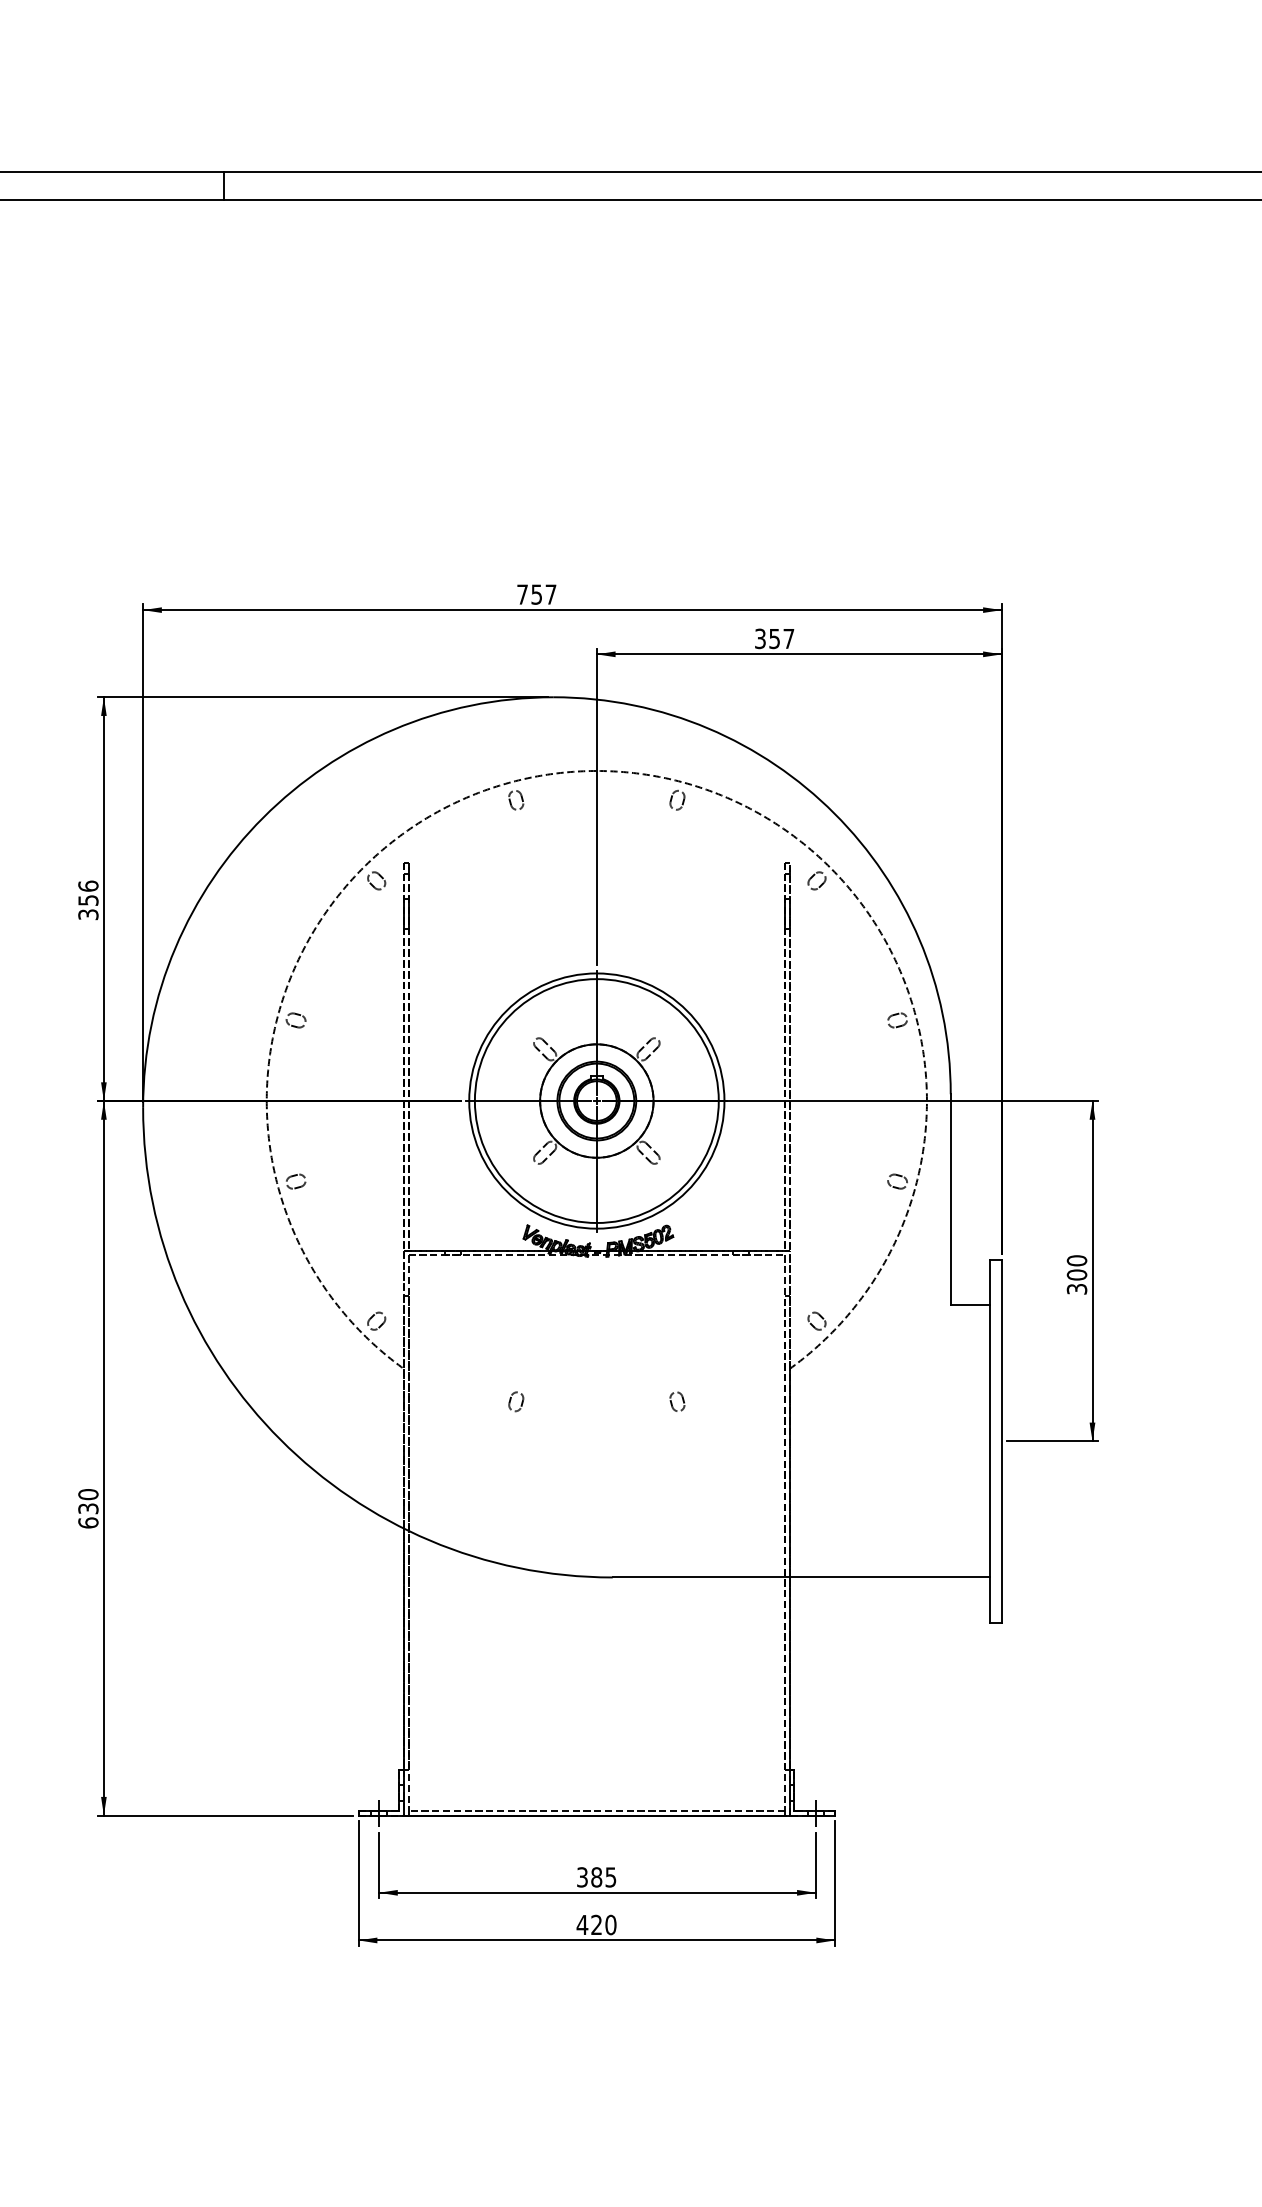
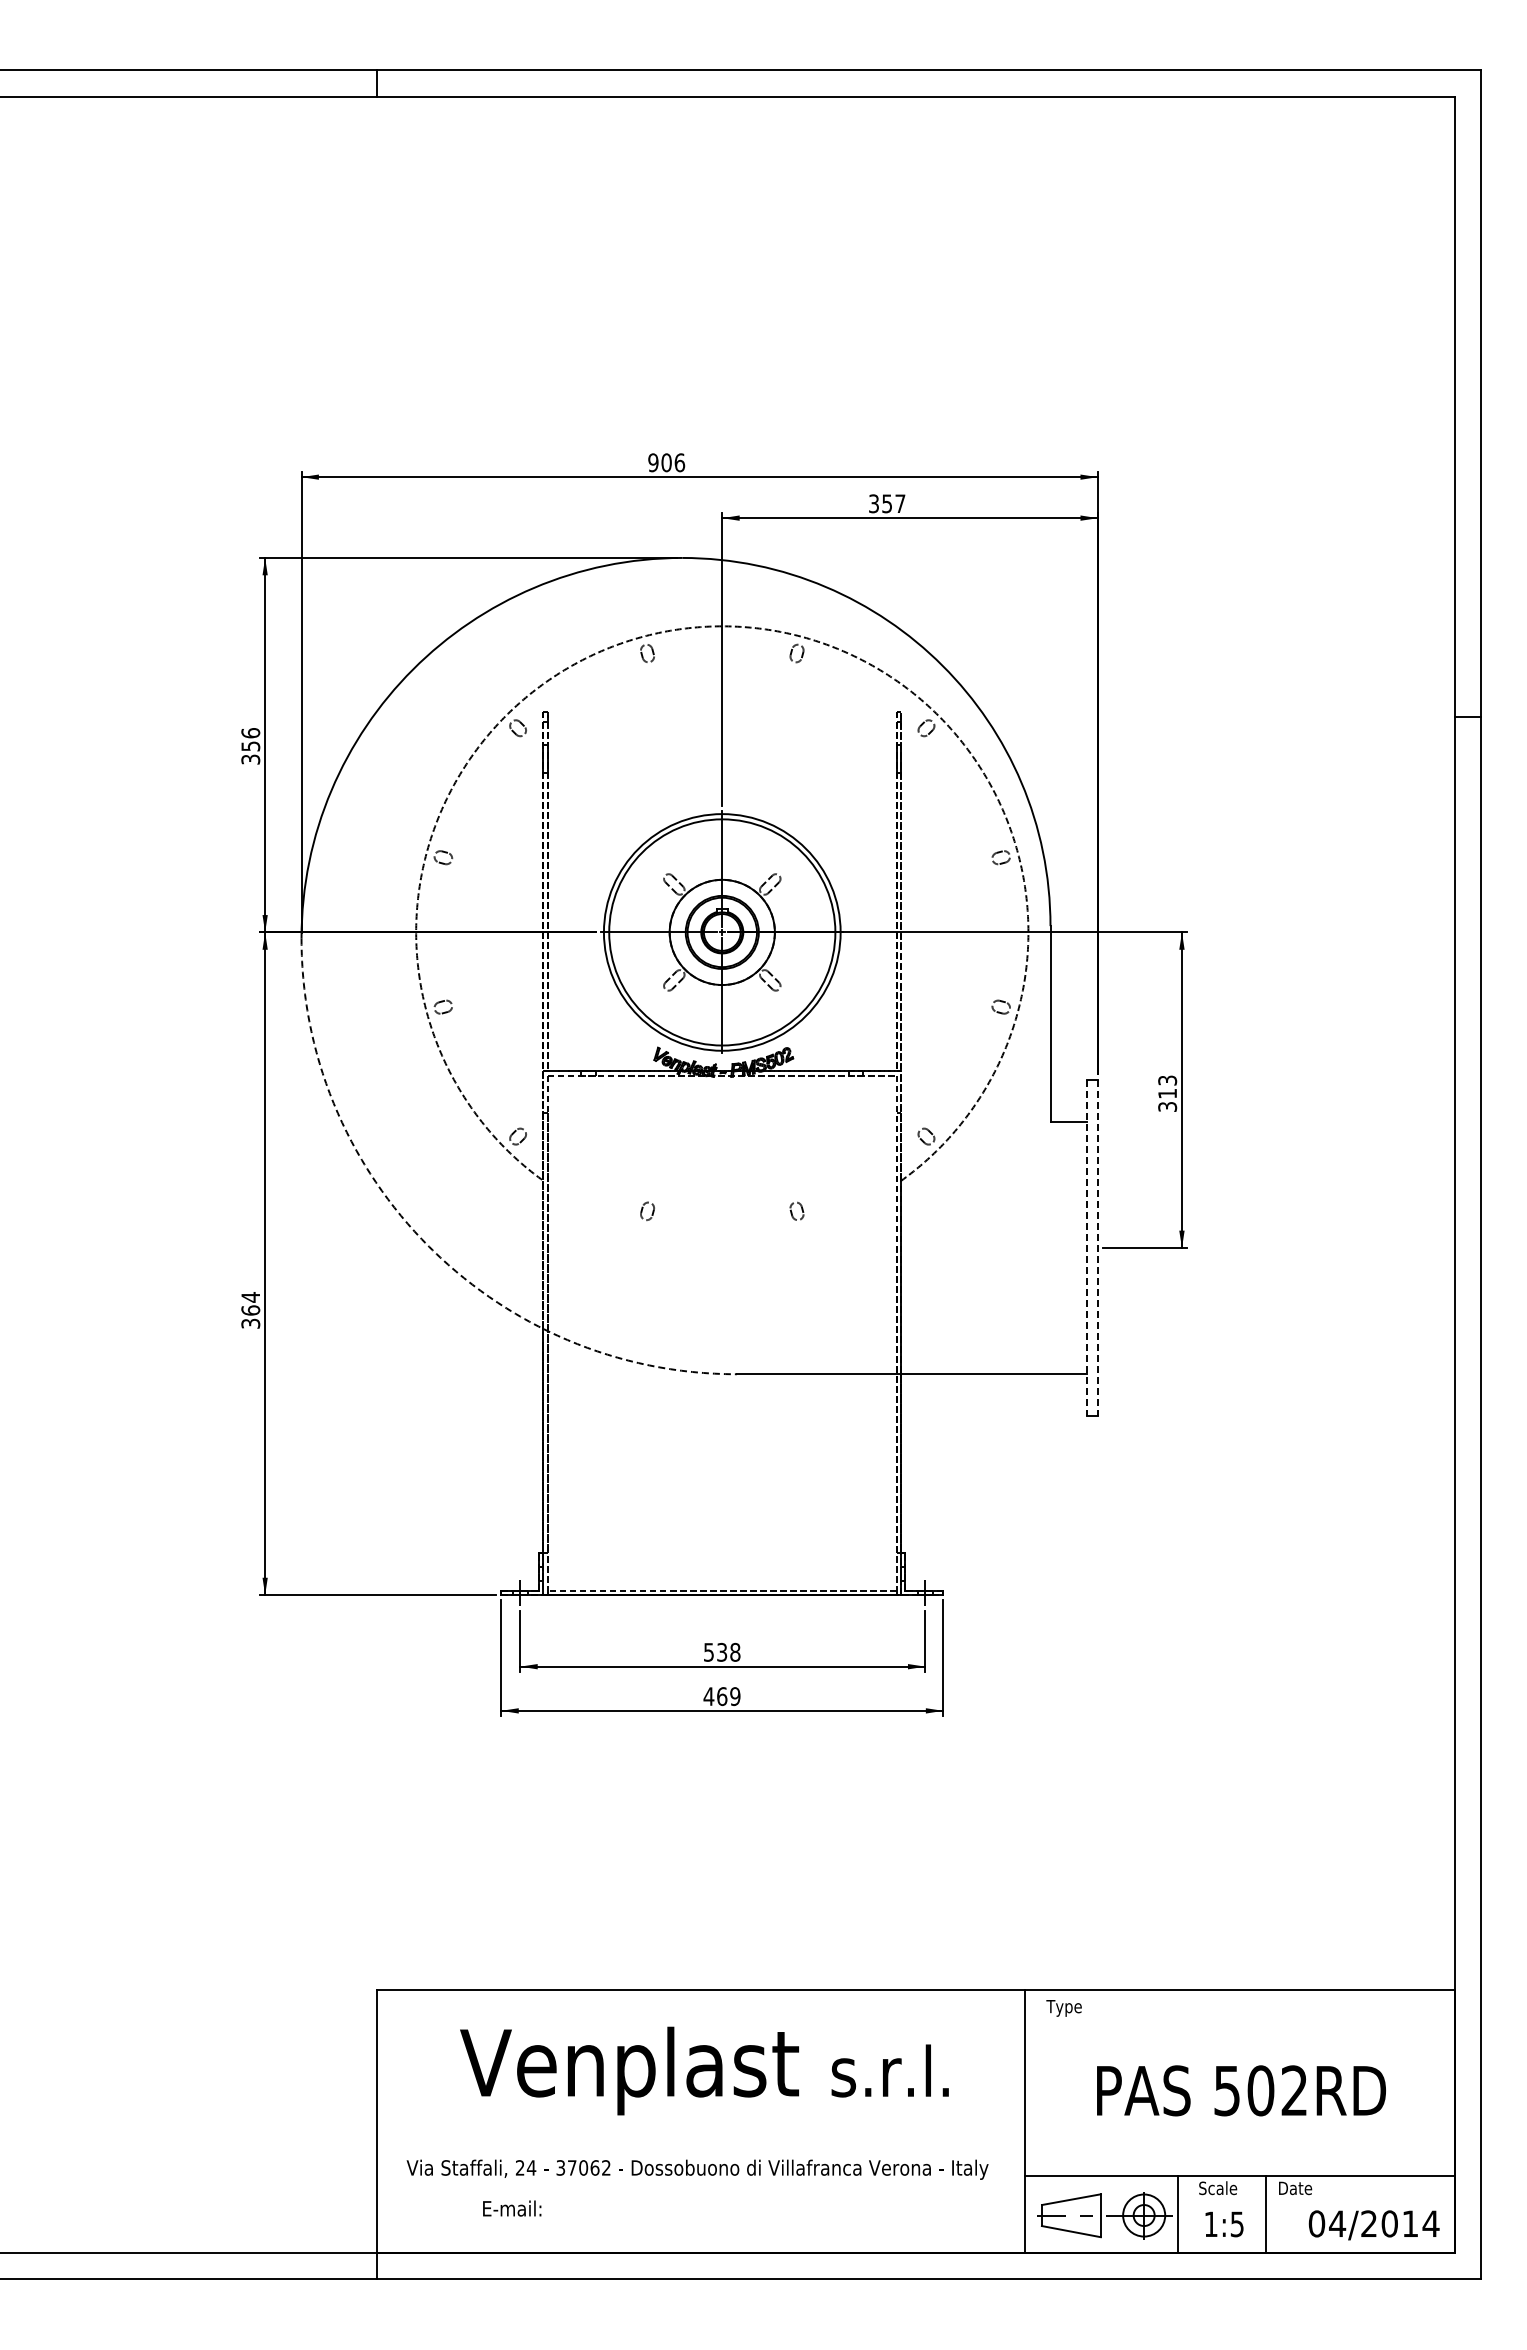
text: (536, 594) -> (666, 462), 757 -> 906
text: (1076, 1267) -> (1167, 1086), 300 -> 313
arc: (281, 1439) -> (429, 1246), solid -> dashed
line: (990, 1441) -> (1087, 1248), solid -> dashed
line: (1001, 1441) -> (1097, 1248), solid -> dashed
text: (88, 1508) -> (250, 1310), 630 -> 364
text: (597, 1876) -> (722, 1651), 385 -> 538
text: (603, 1924) -> (728, 1696), 420 -> 469

